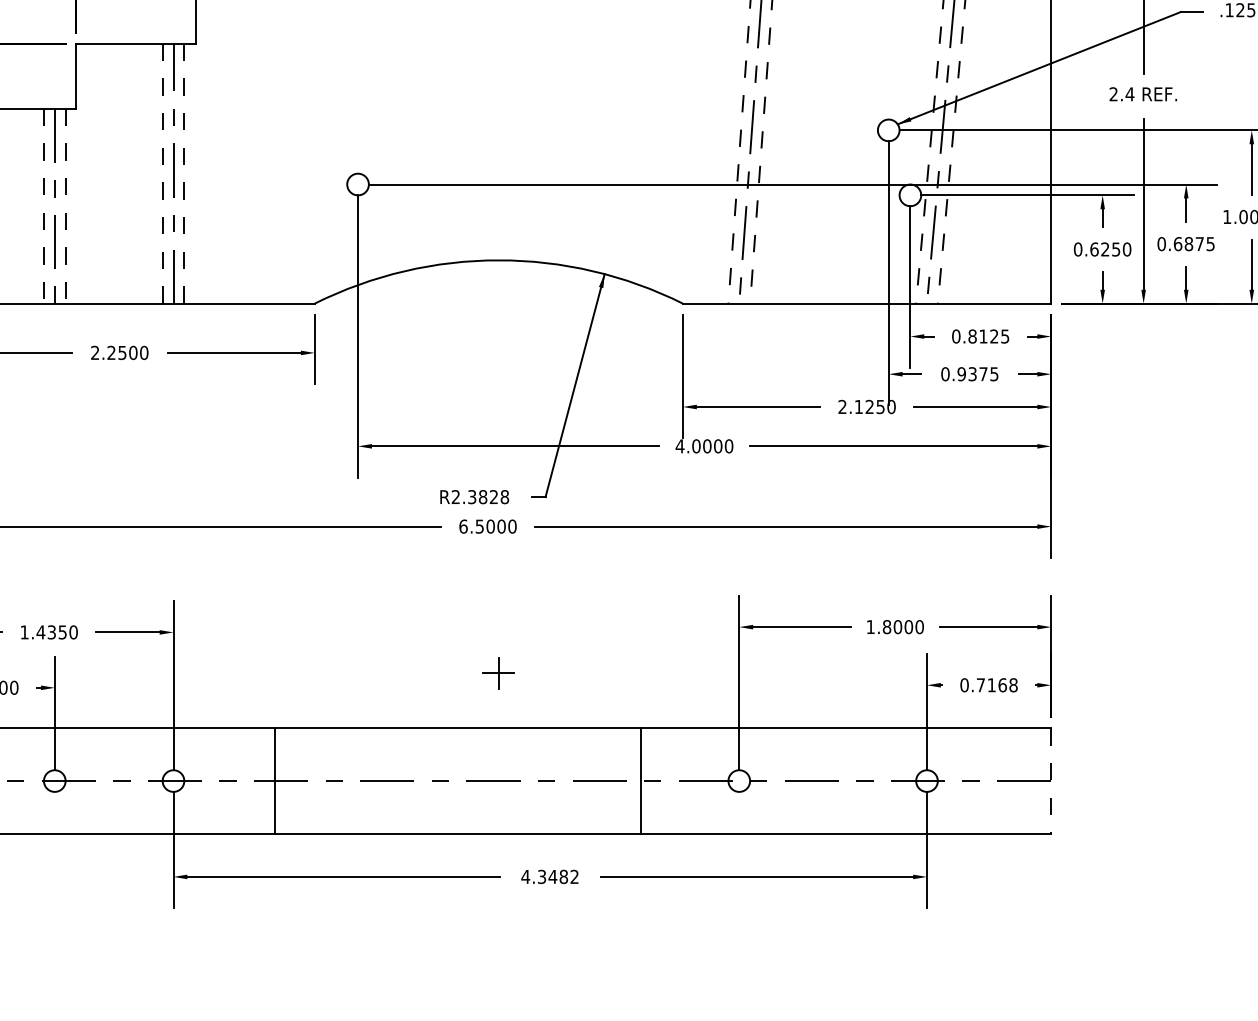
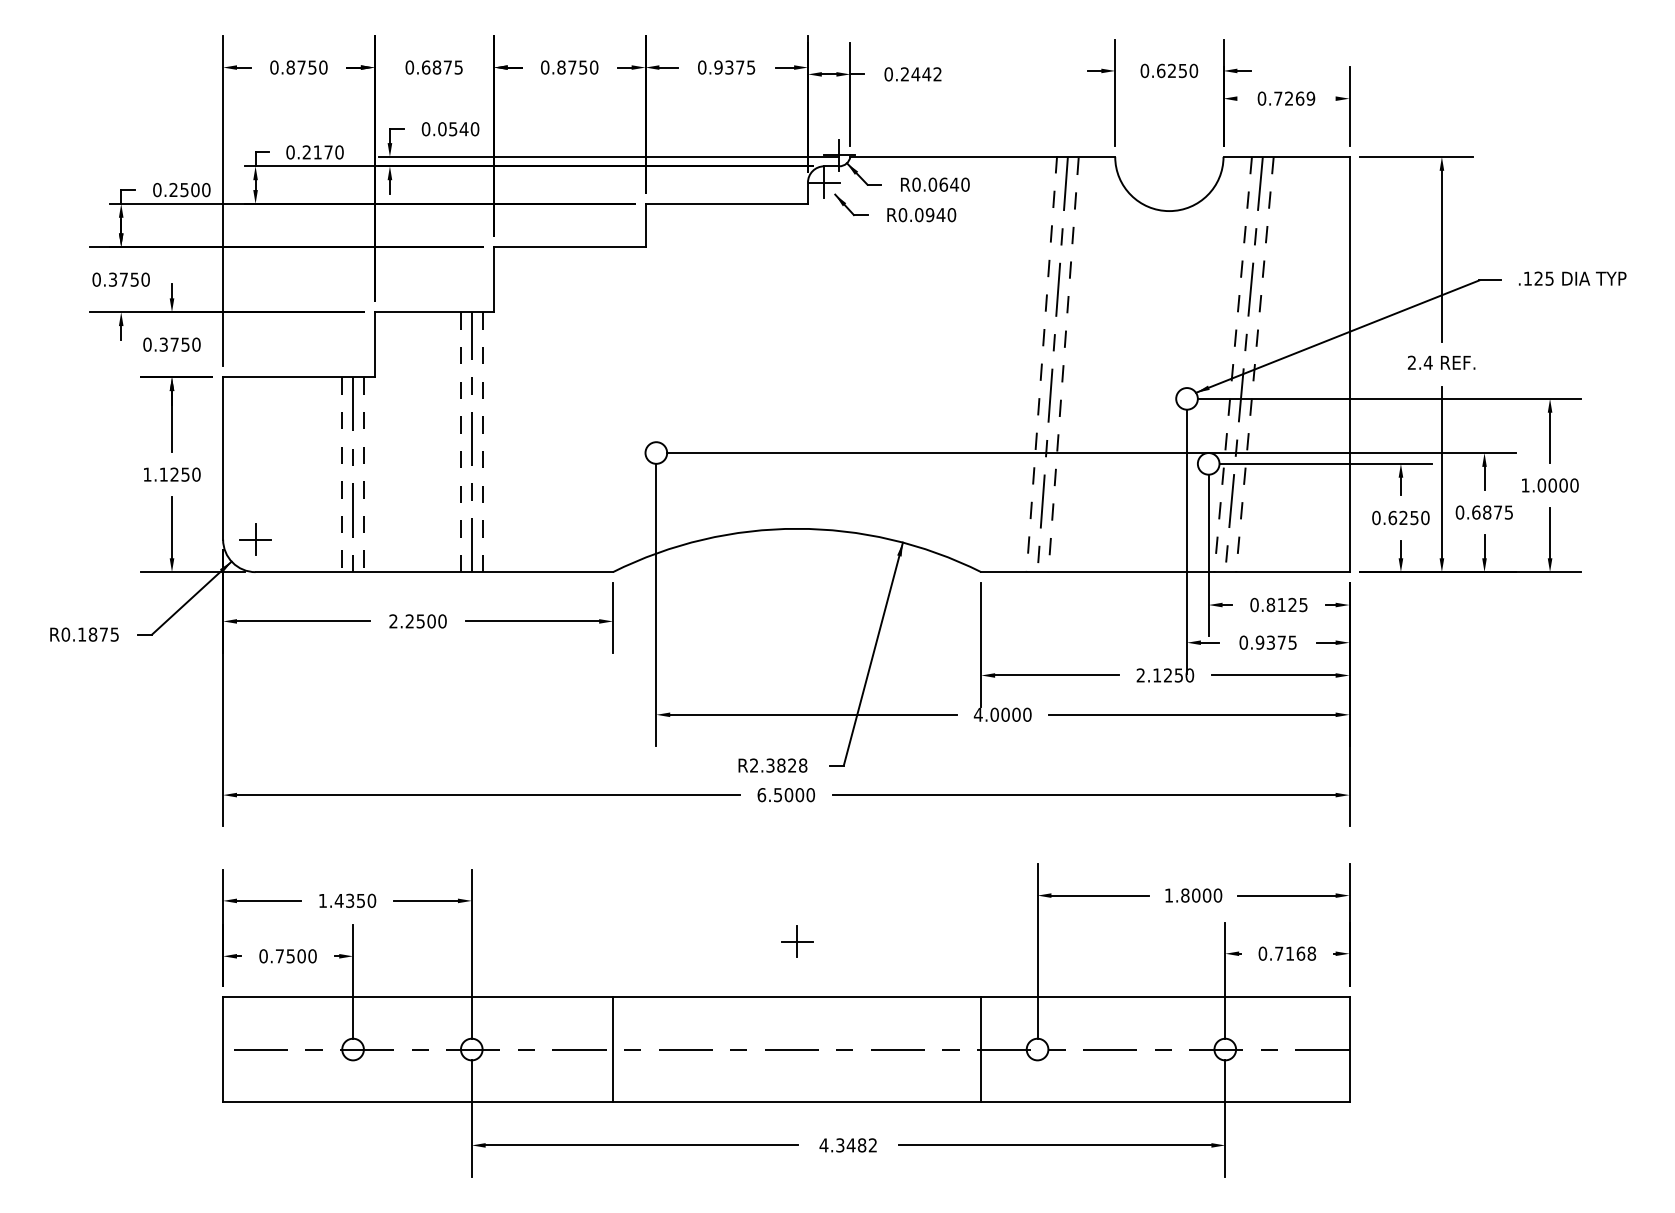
line: (275, 781) -> (613, 1049), moved
line: (641, 781) -> (981, 1049), moved
line: (1051, 781) -> (1349, 1049), dashed -> solid

